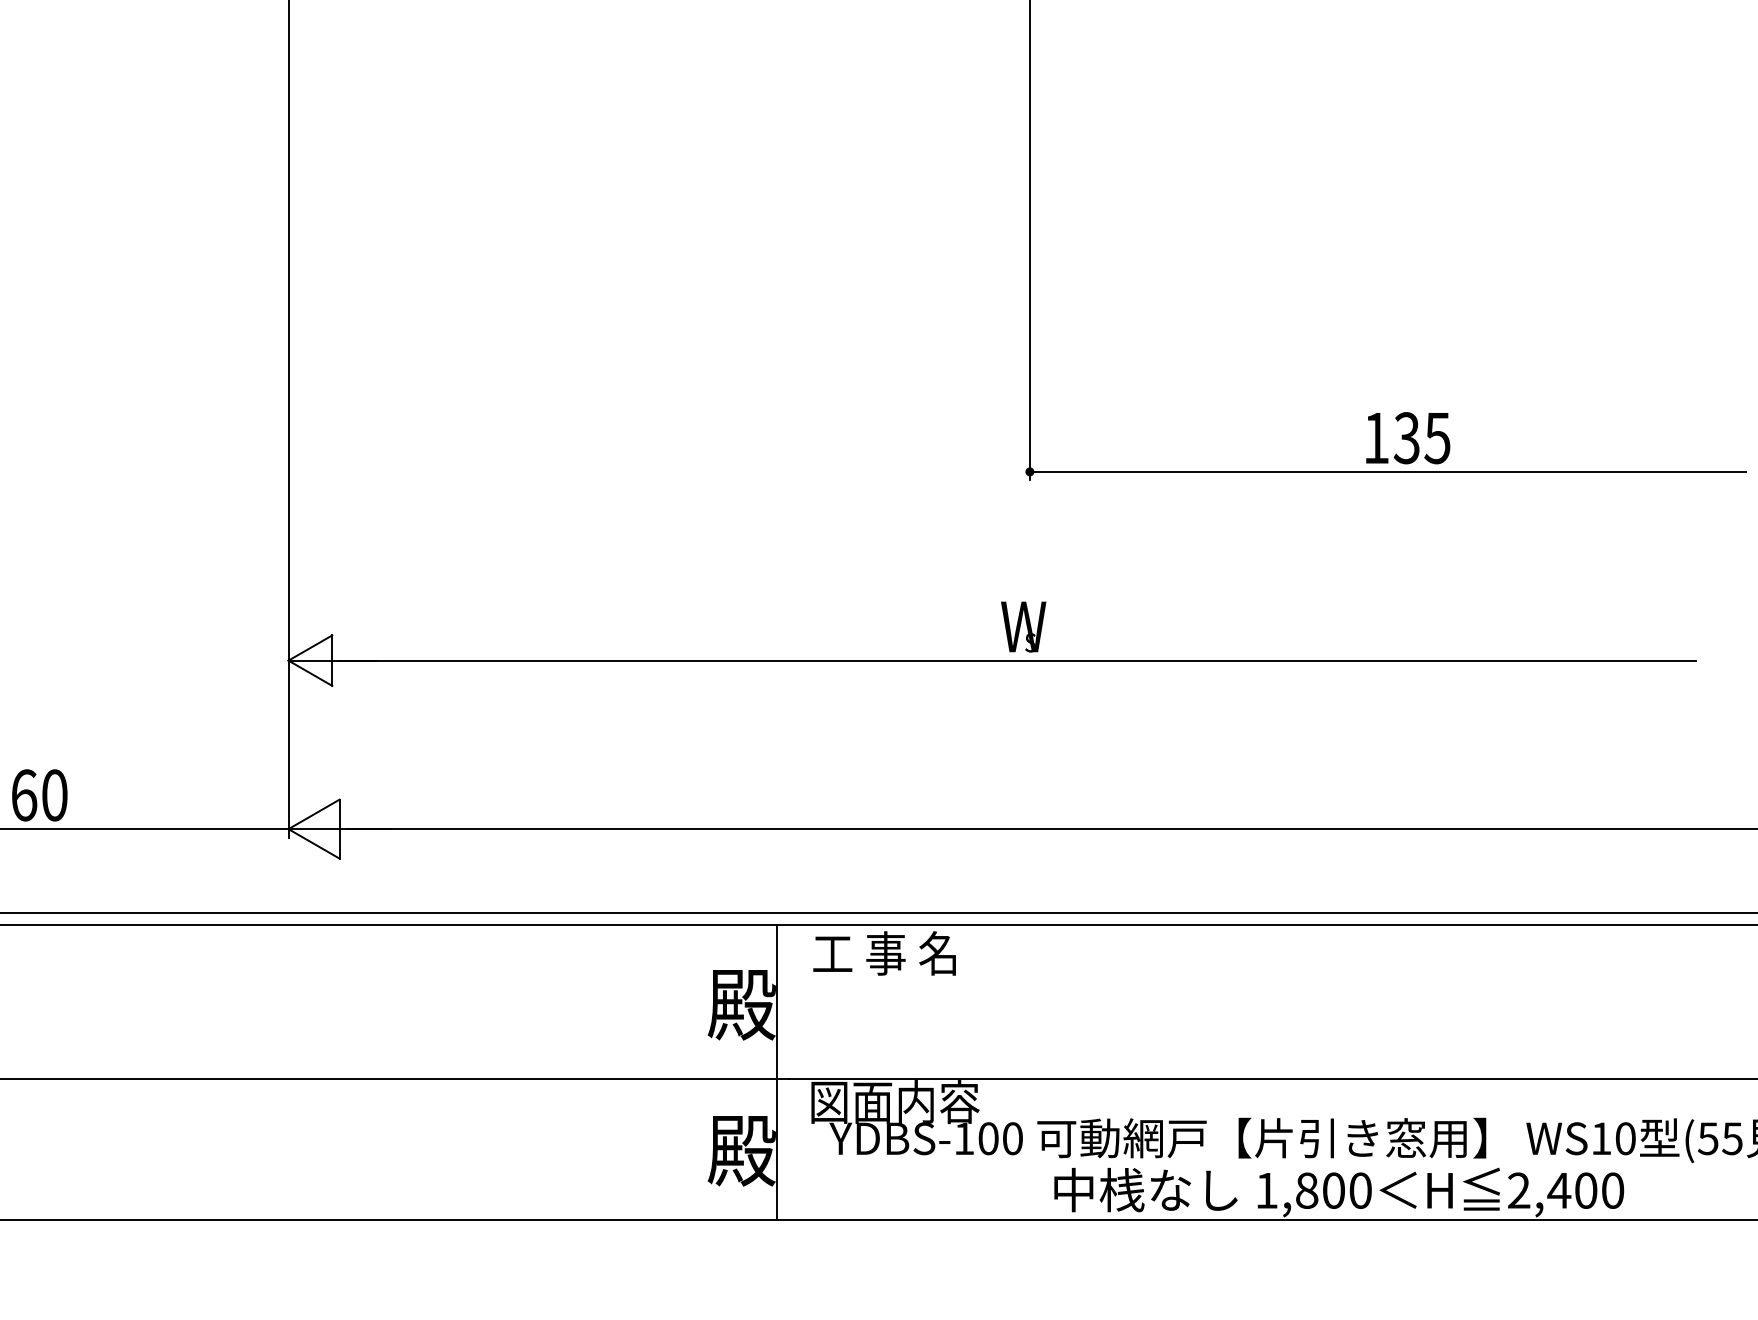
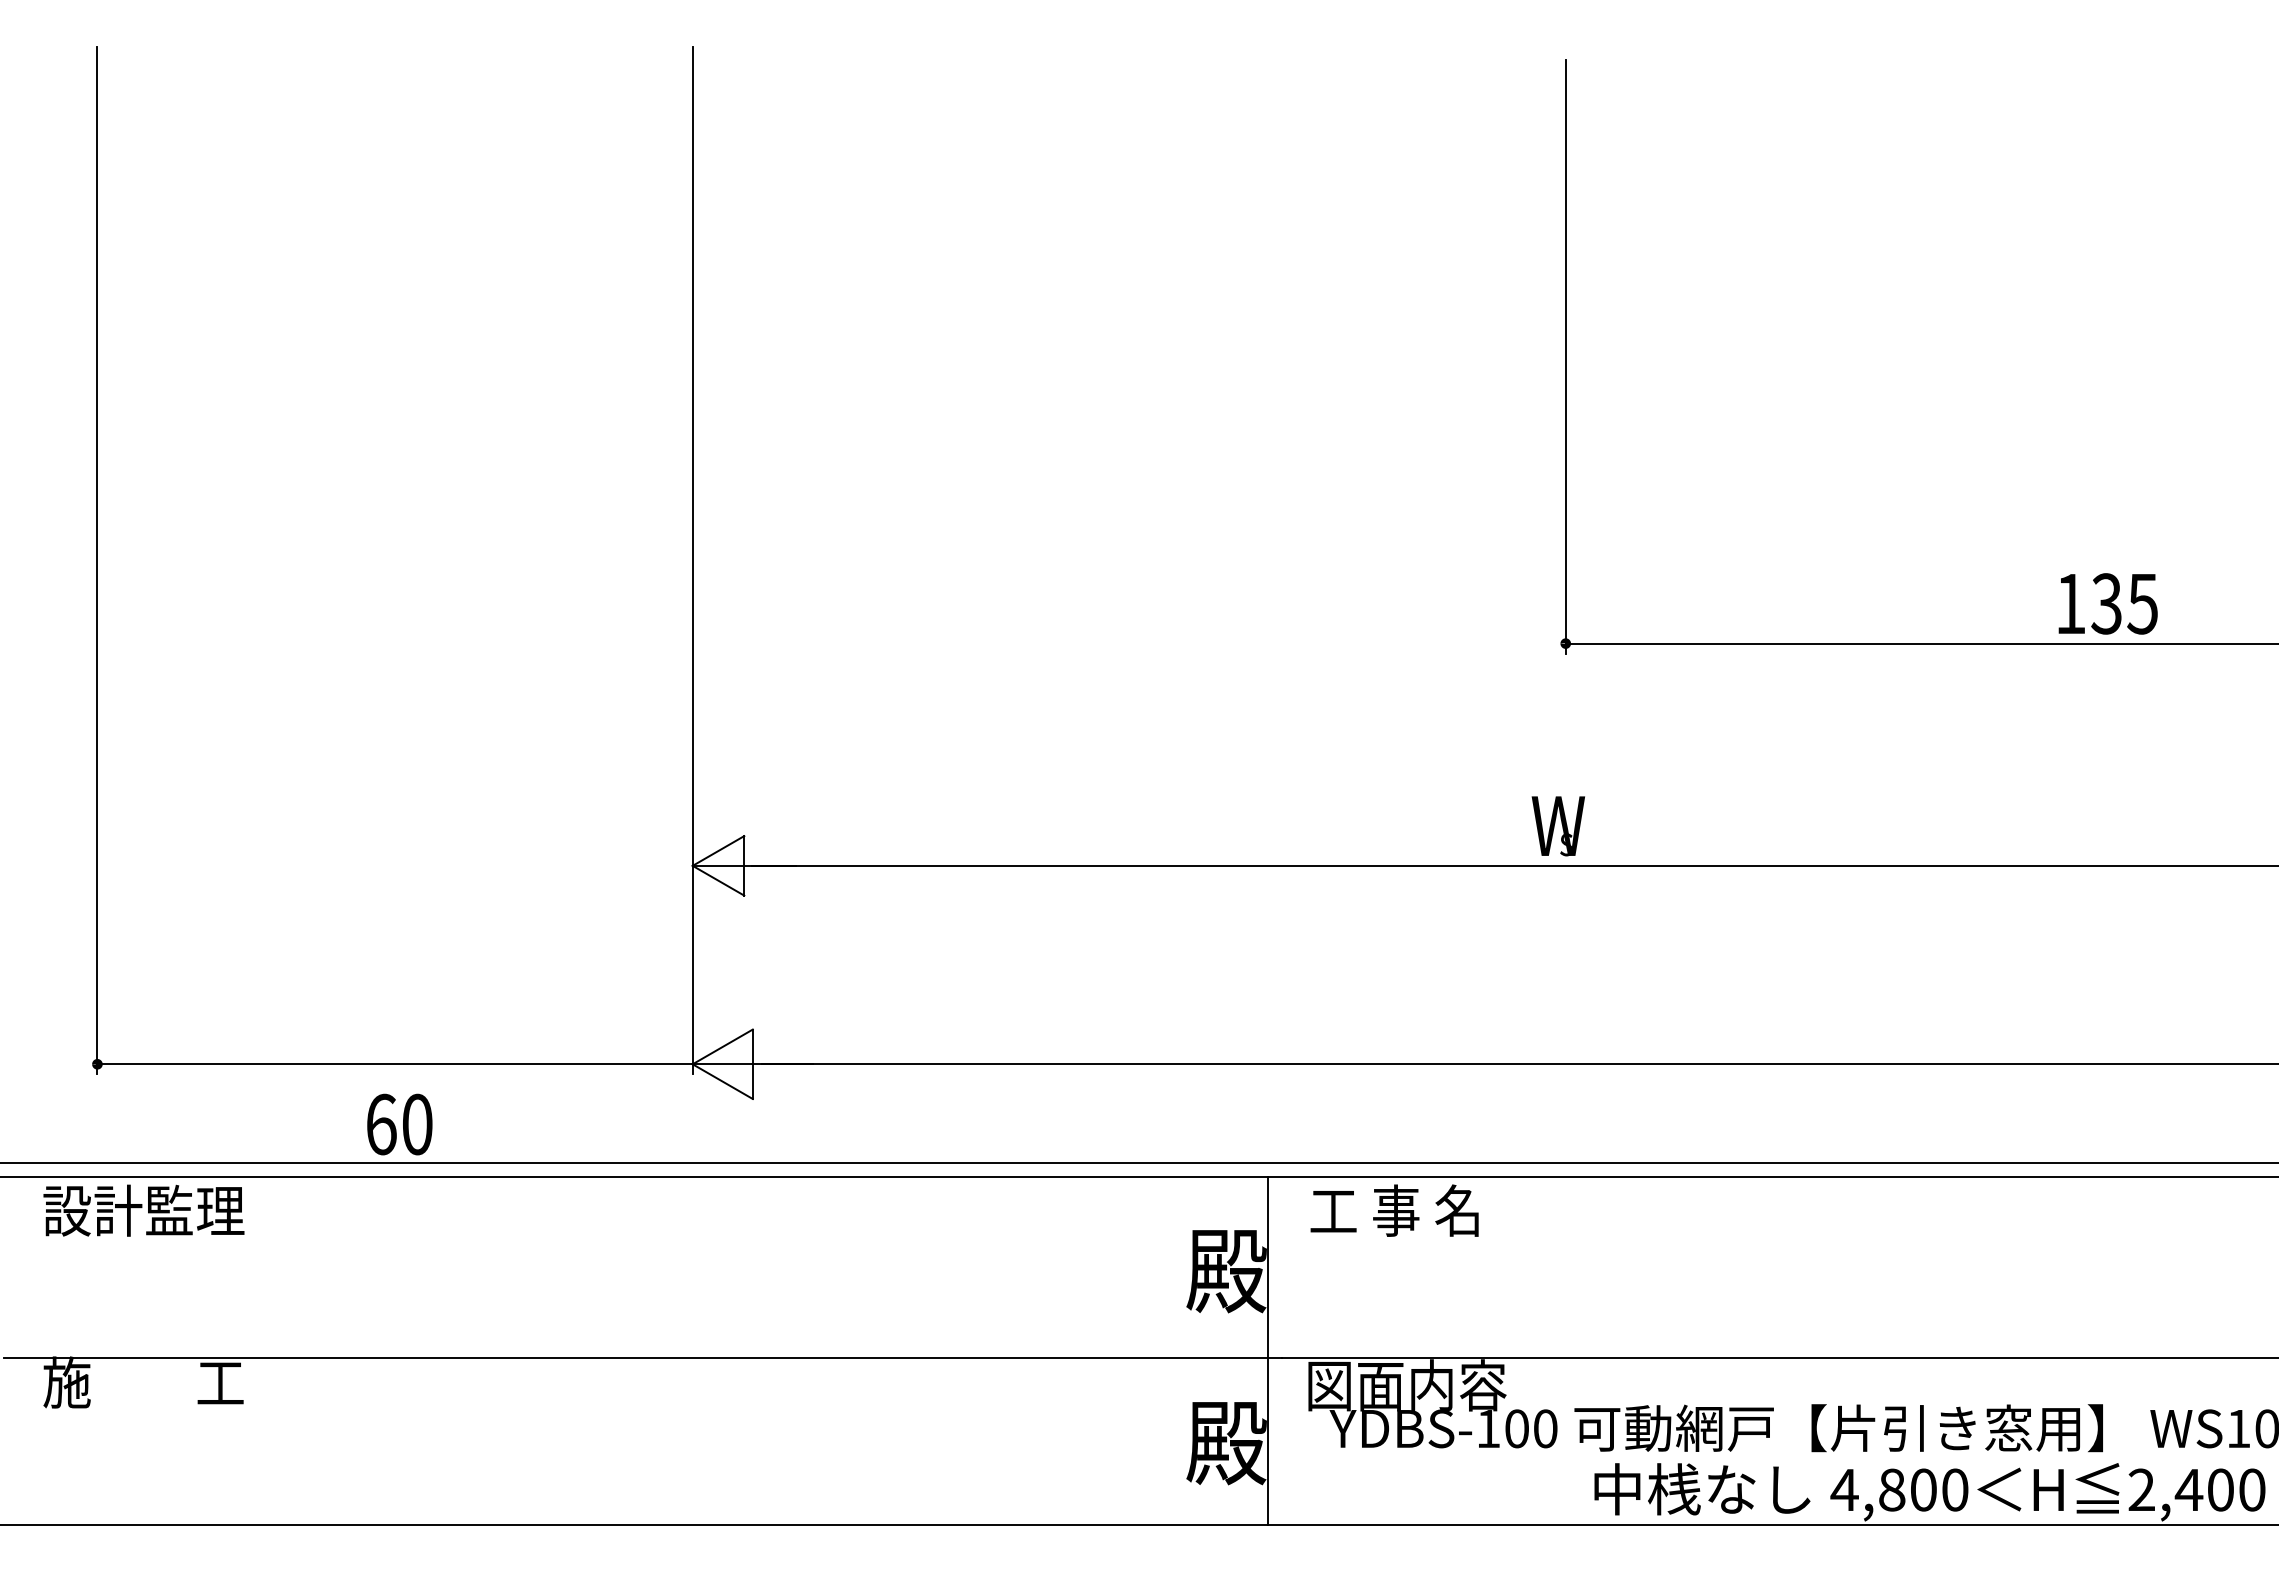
text: (1407, 437) -> (2107, 603), moved
text: (39, 795) -> (399, 1124), moved
text: (1266, 1190) -> (1844, 1489), 1,800 -> 4,800

